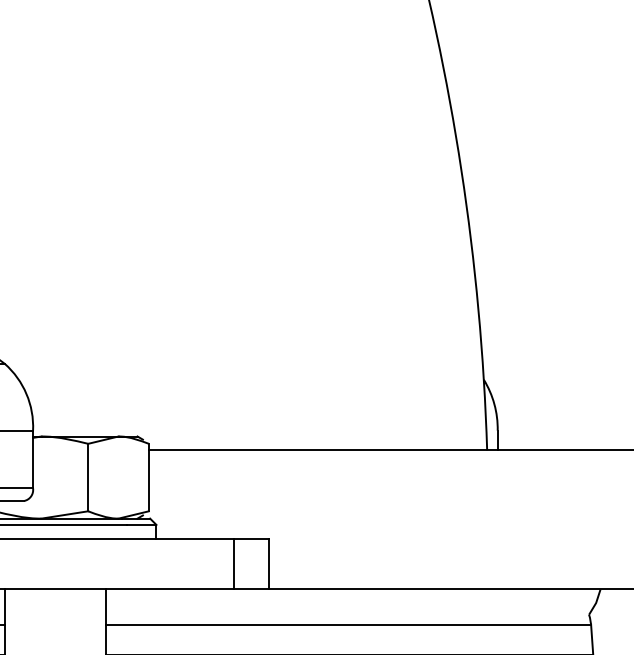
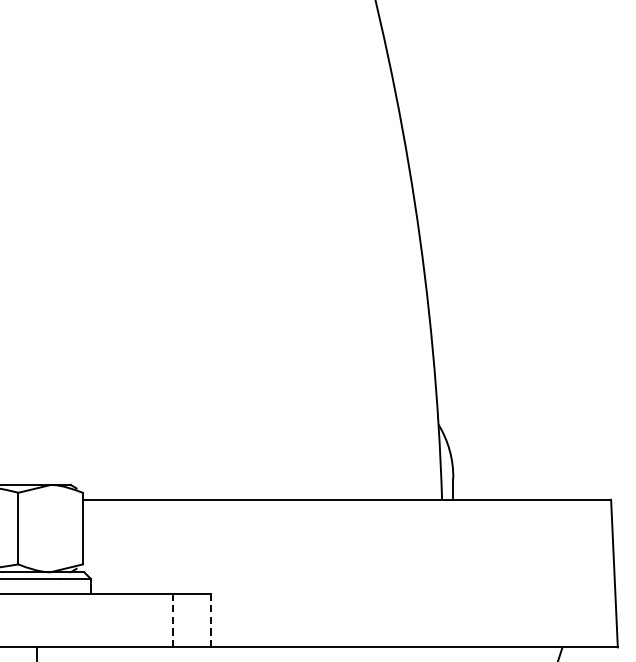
line: (234, 563) -> (173, 619), solid -> dashed
line: (269, 563) -> (210, 619), solid -> dashed

